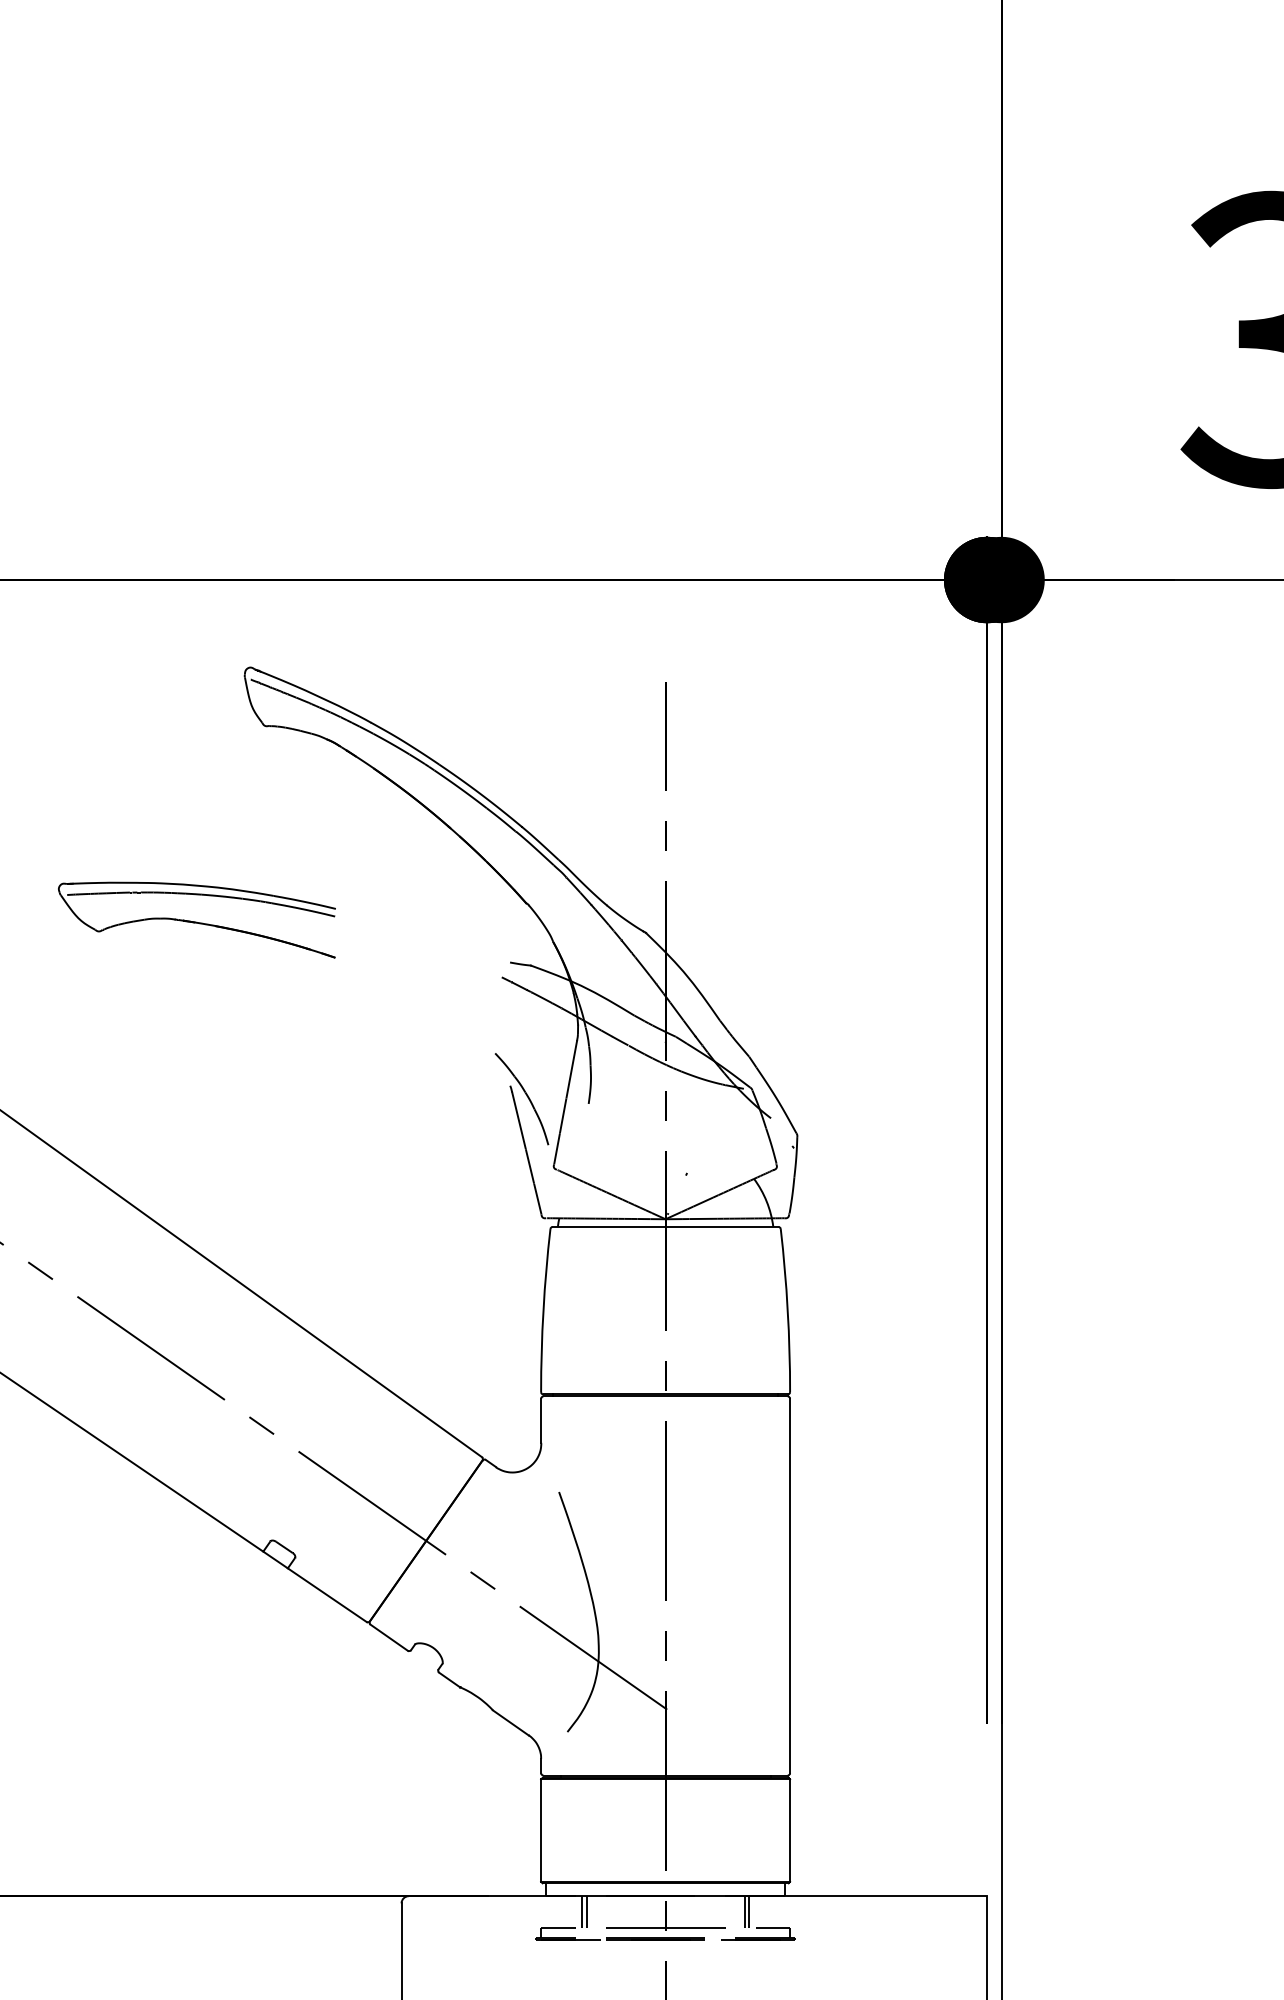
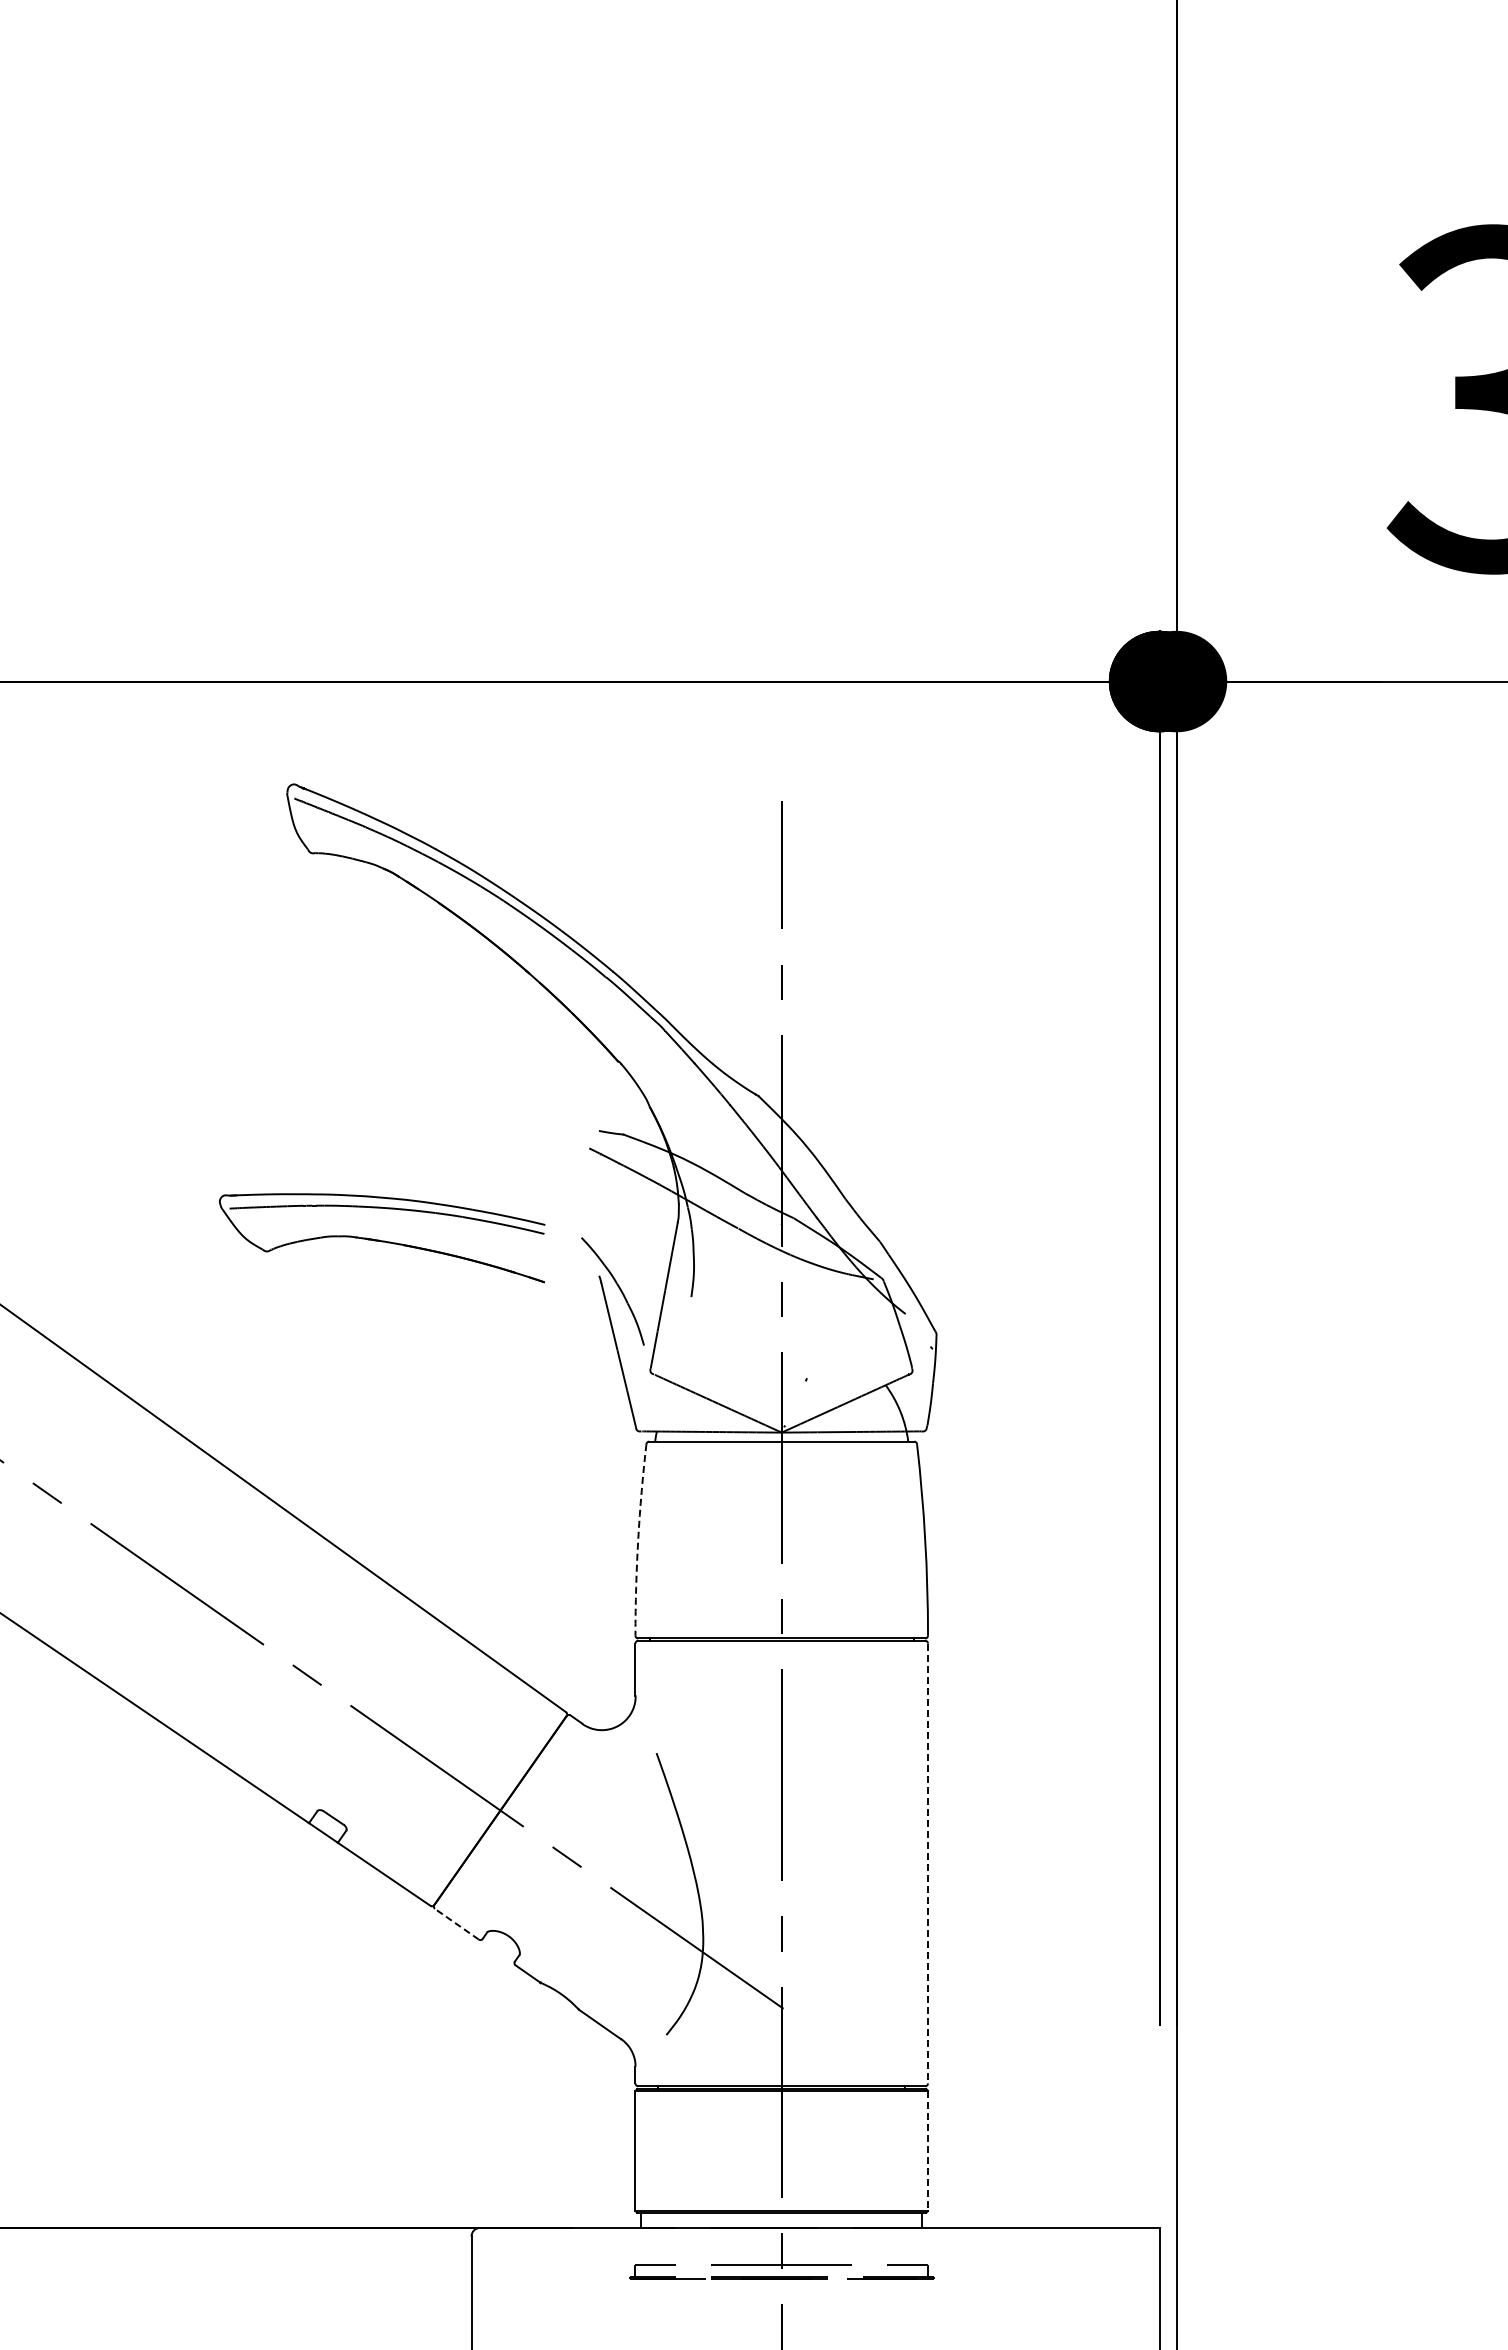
part: (196, 920) -> (381, 1238), moved
arc: (543, 1310) -> (638, 1539), solid -> dashed
line: (789, 1585) -> (927, 1863), solid -> dashed
line: (388, 1637) -> (456, 1924), solid -> dashed
line: (789, 1831) -> (927, 2151), solid -> dashed
line: (581, 1911) -> (683, 2246), removed
line: (586, 1911) -> (688, 2246), removed
line: (744, 1911) -> (874, 2246), removed
line: (749, 1911) -> (880, 2246), removed

